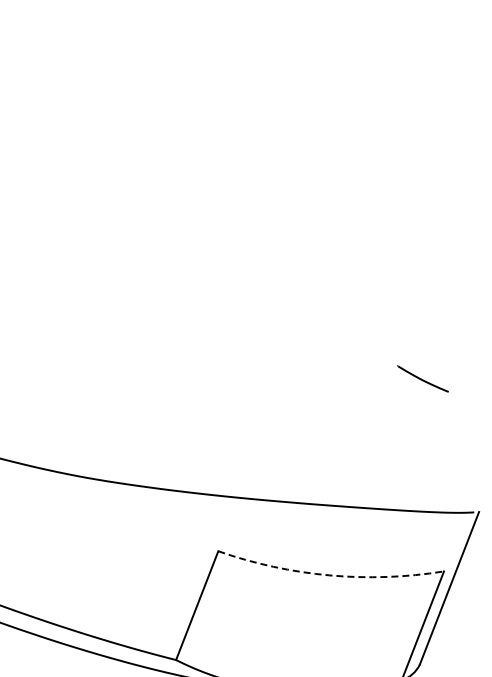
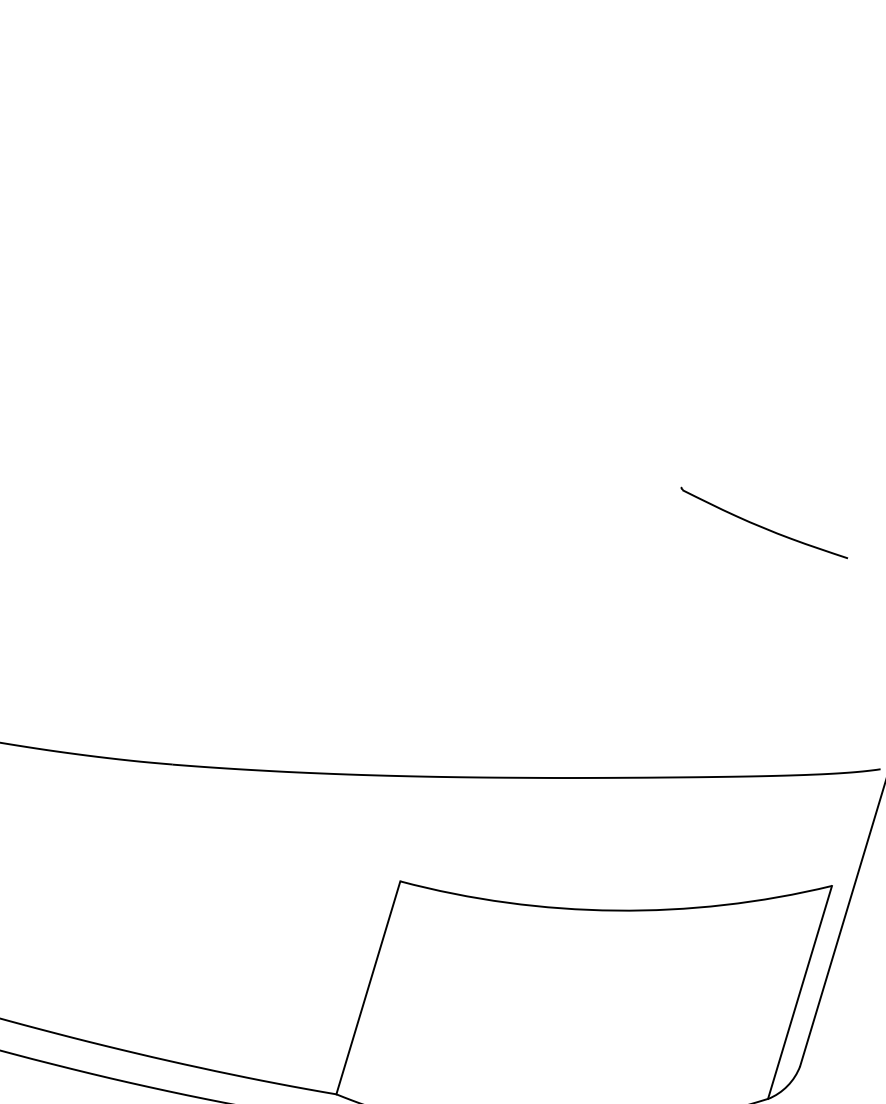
part: (422, 378) -> (762, 522), size x1.67
arc: (329, 575) -> (615, 910), dashed -> solid

